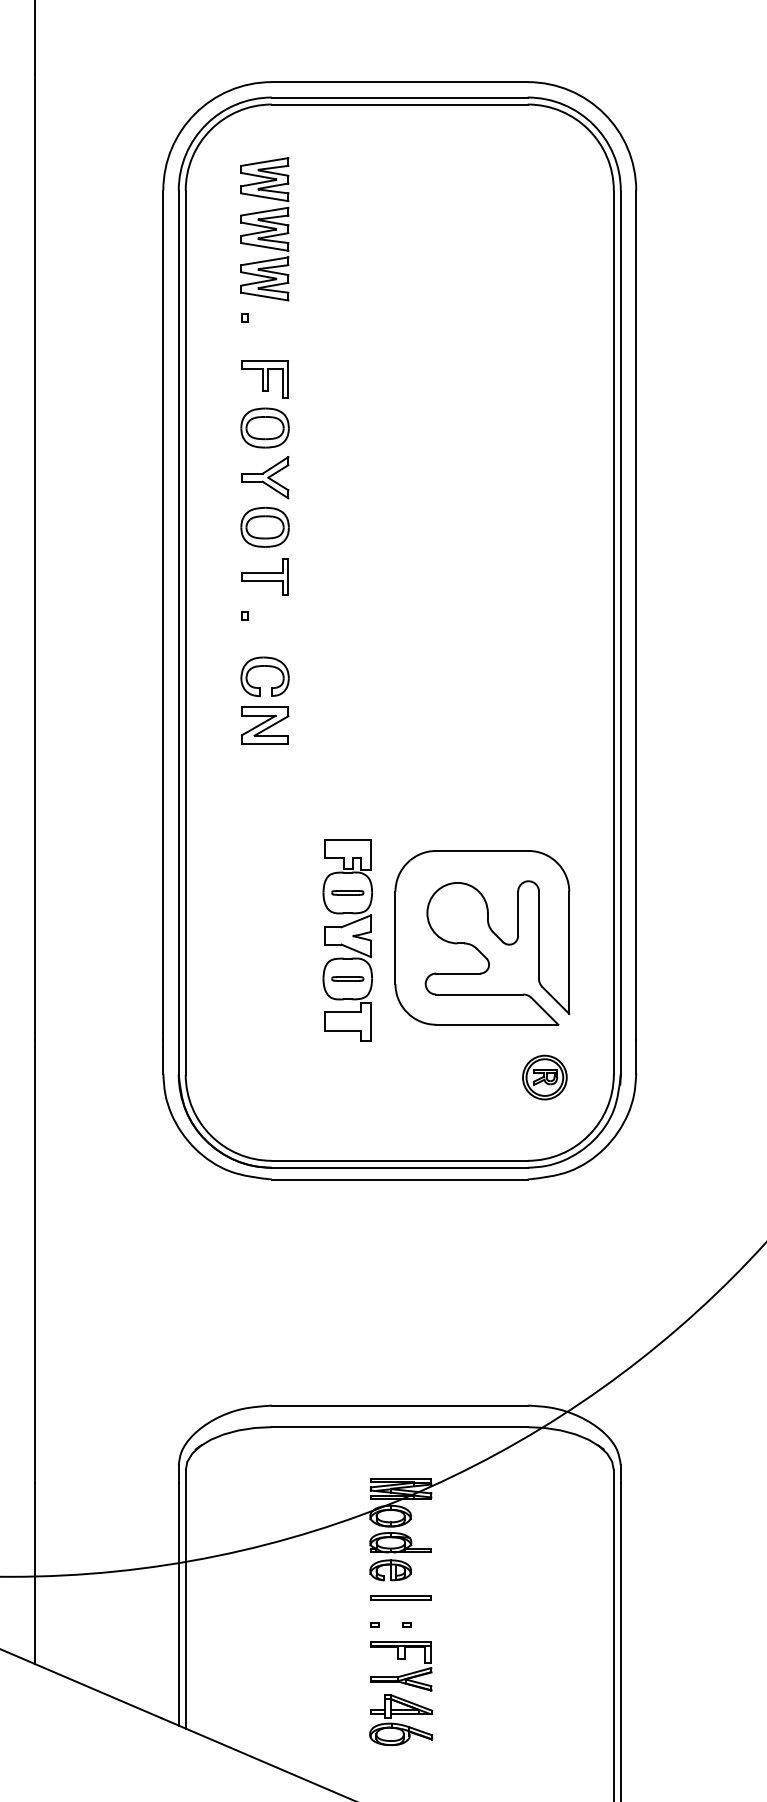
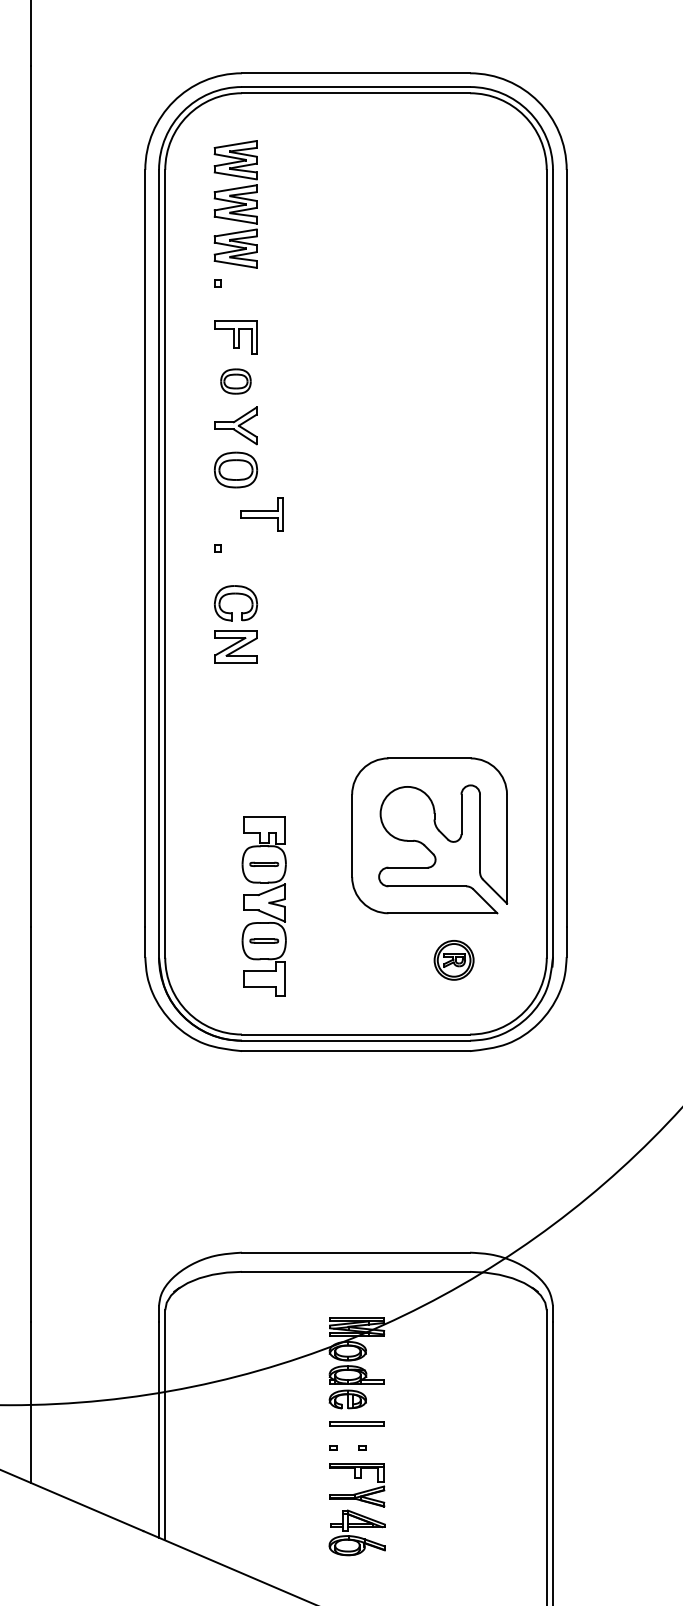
part: (264, 427) -> (235, 381), size x0.7
part: (264, 576) -> (261, 513), moved
part: (347, 940) -> (263, 906), moved
part: (544, 1077) -> (453, 960), moved

